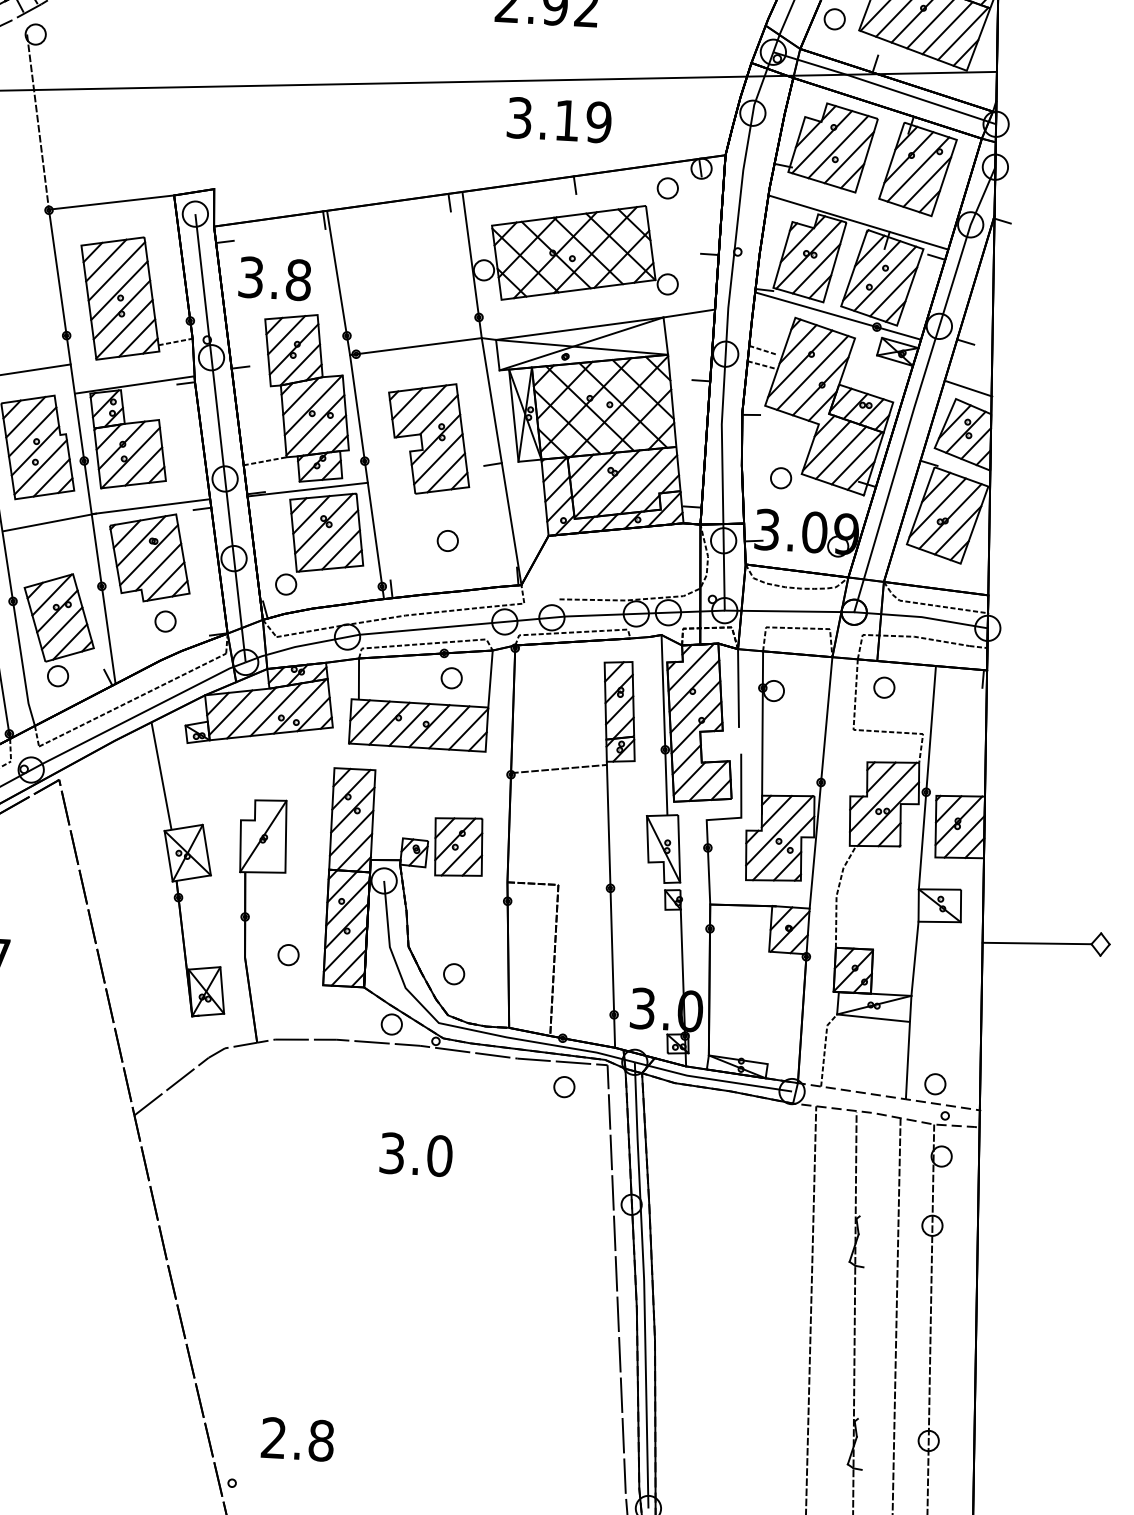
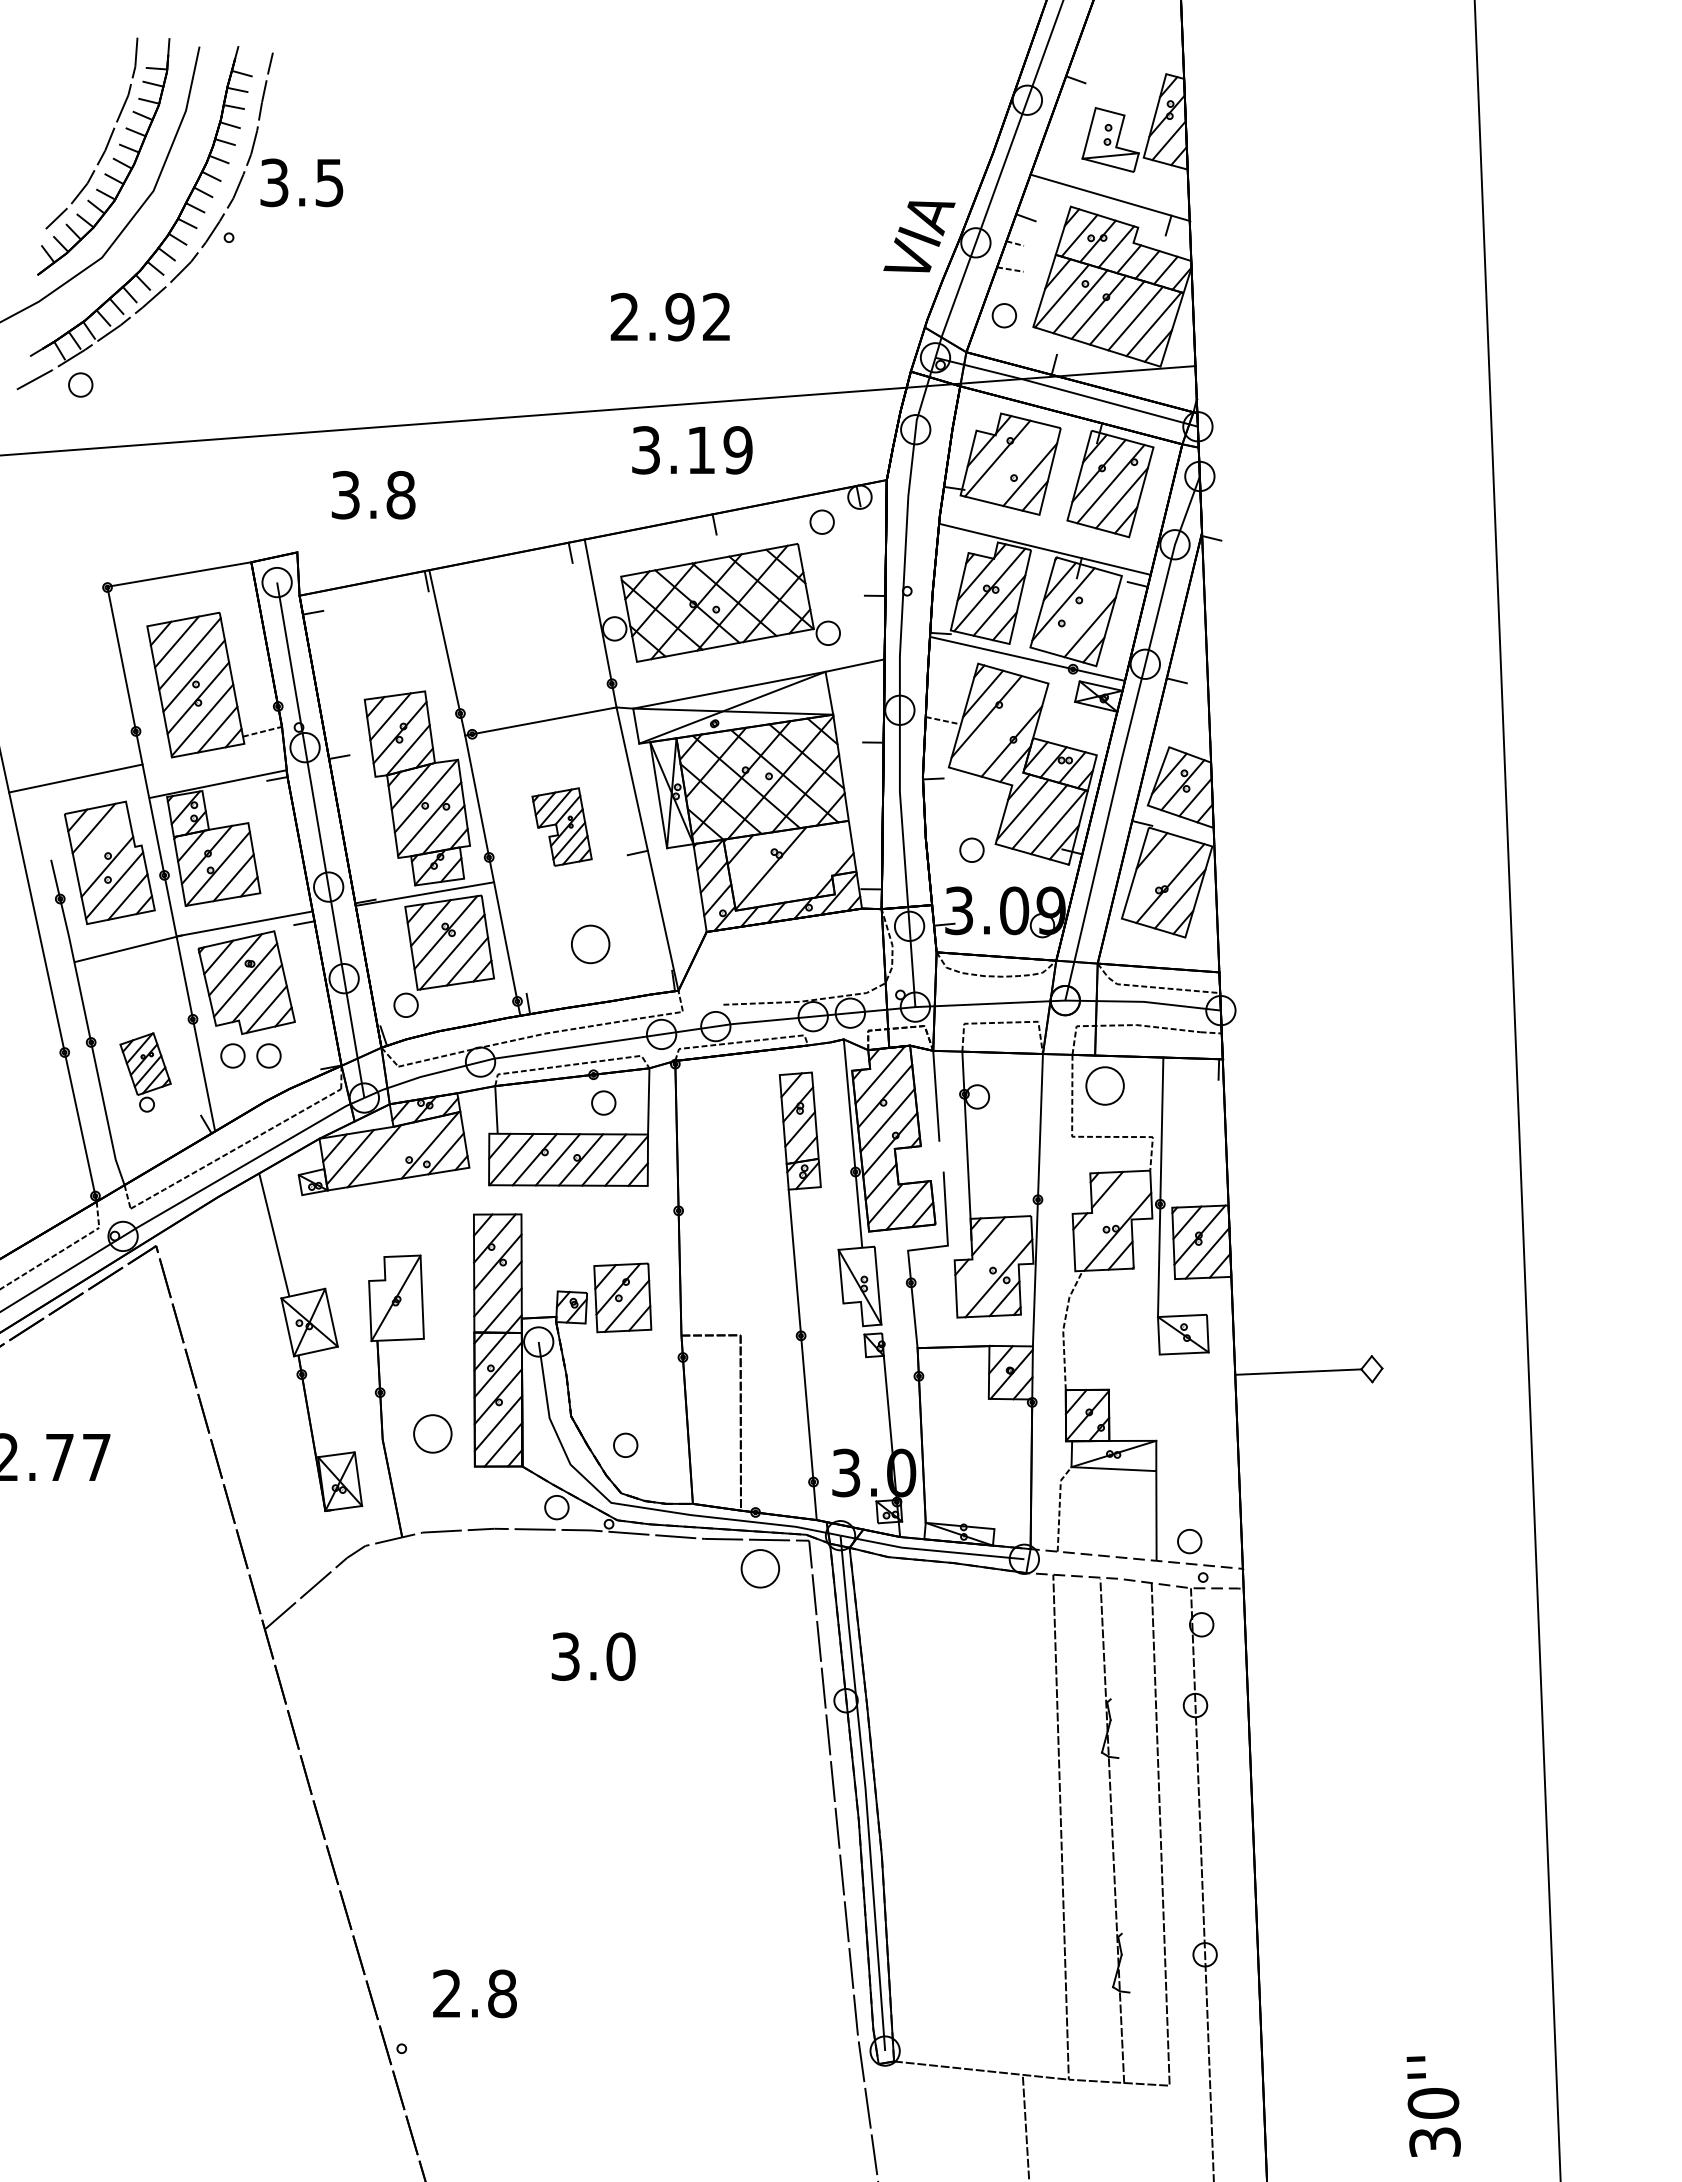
line: (37, 121) -> (88, 485), removed
line: (838, 147) -> (1016, 463), removed
line: (885, 278) -> (1079, 612), removed
text: (275, 279) -> (373, 495), moved
line: (761, 350) -> (941, 703), removed
line: (812, 373) -> (1001, 726), removed
line: (968, 387) -> (1182, 733), removed
line: (32, 432) -> (102, 845), removed
part: (428, 438) -> (561, 826), size x0.6
line: (264, 461) -> (373, 864), removed
line: (594, 475) -> (755, 859), removed
line: (630, 482) -> (797, 864), removed
line: (648, 484) -> (819, 866), removed
line: (937, 507) -> (1154, 873), removed
part: (447, 541) -> (589, 944), size x1.6
part: (134, 619) -> (232, 1055), added
part: (58, 629) -> (145, 1072), size x0.6
part: (883, 687) -> (1104, 1085), size x1.6
line: (276, 709) -> (402, 1150), removed
line: (558, 769) -> (733, 1201), removed
line: (882, 796) -> (1110, 1212), removed
line: (779, 830) -> (992, 1258), removed
part: (288, 954) -> (432, 1433), size x1.6
line: (914, 958) -> (1157, 1397), removed
part: (564, 1086) -> (760, 1568), size x1.6

